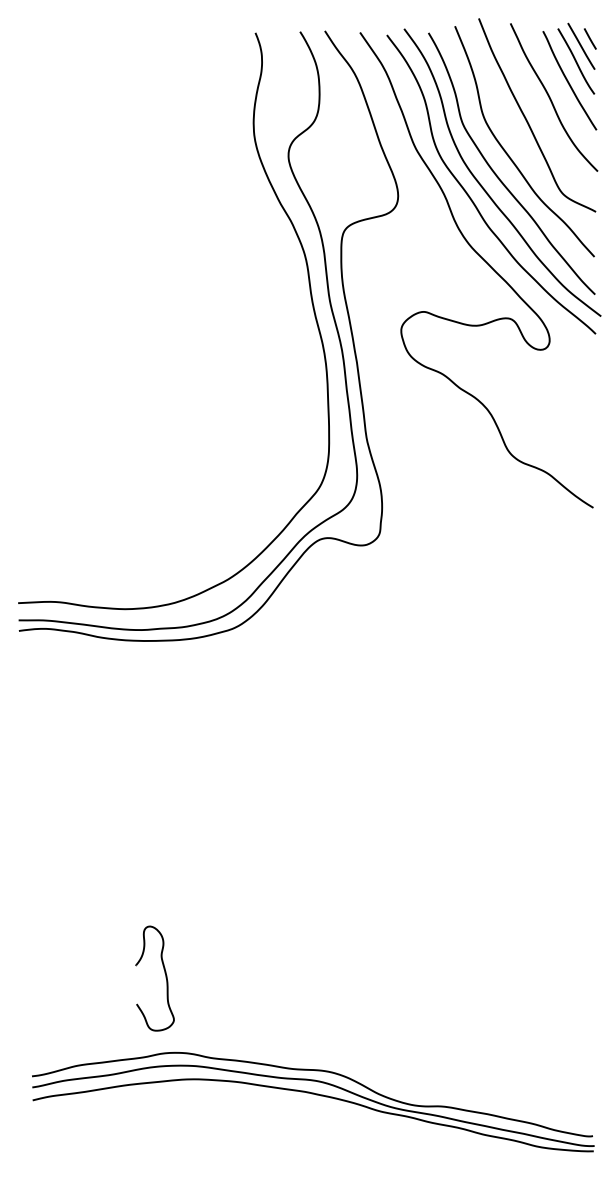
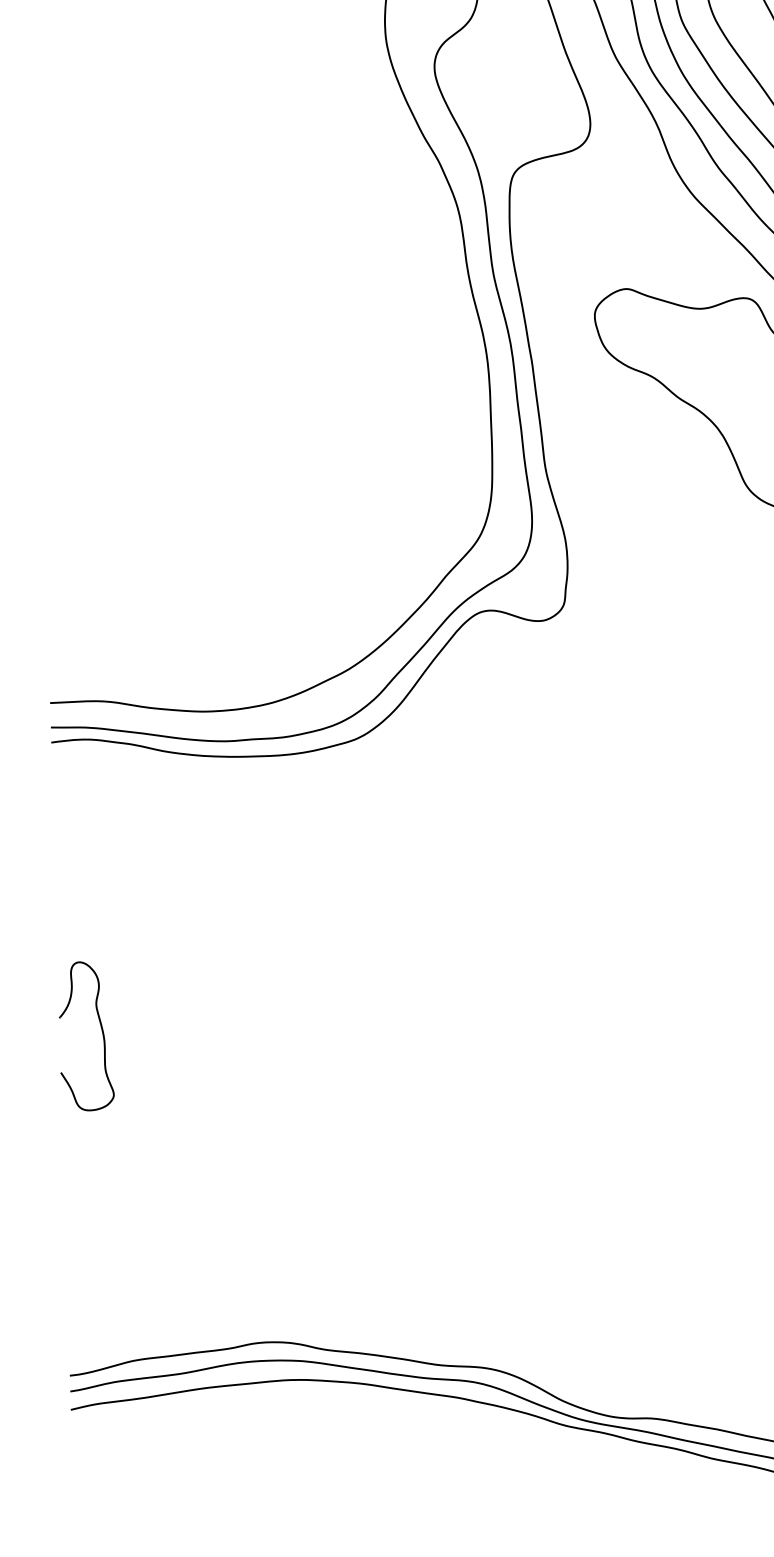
part: (165, 978) -> (101, 1036), moved

